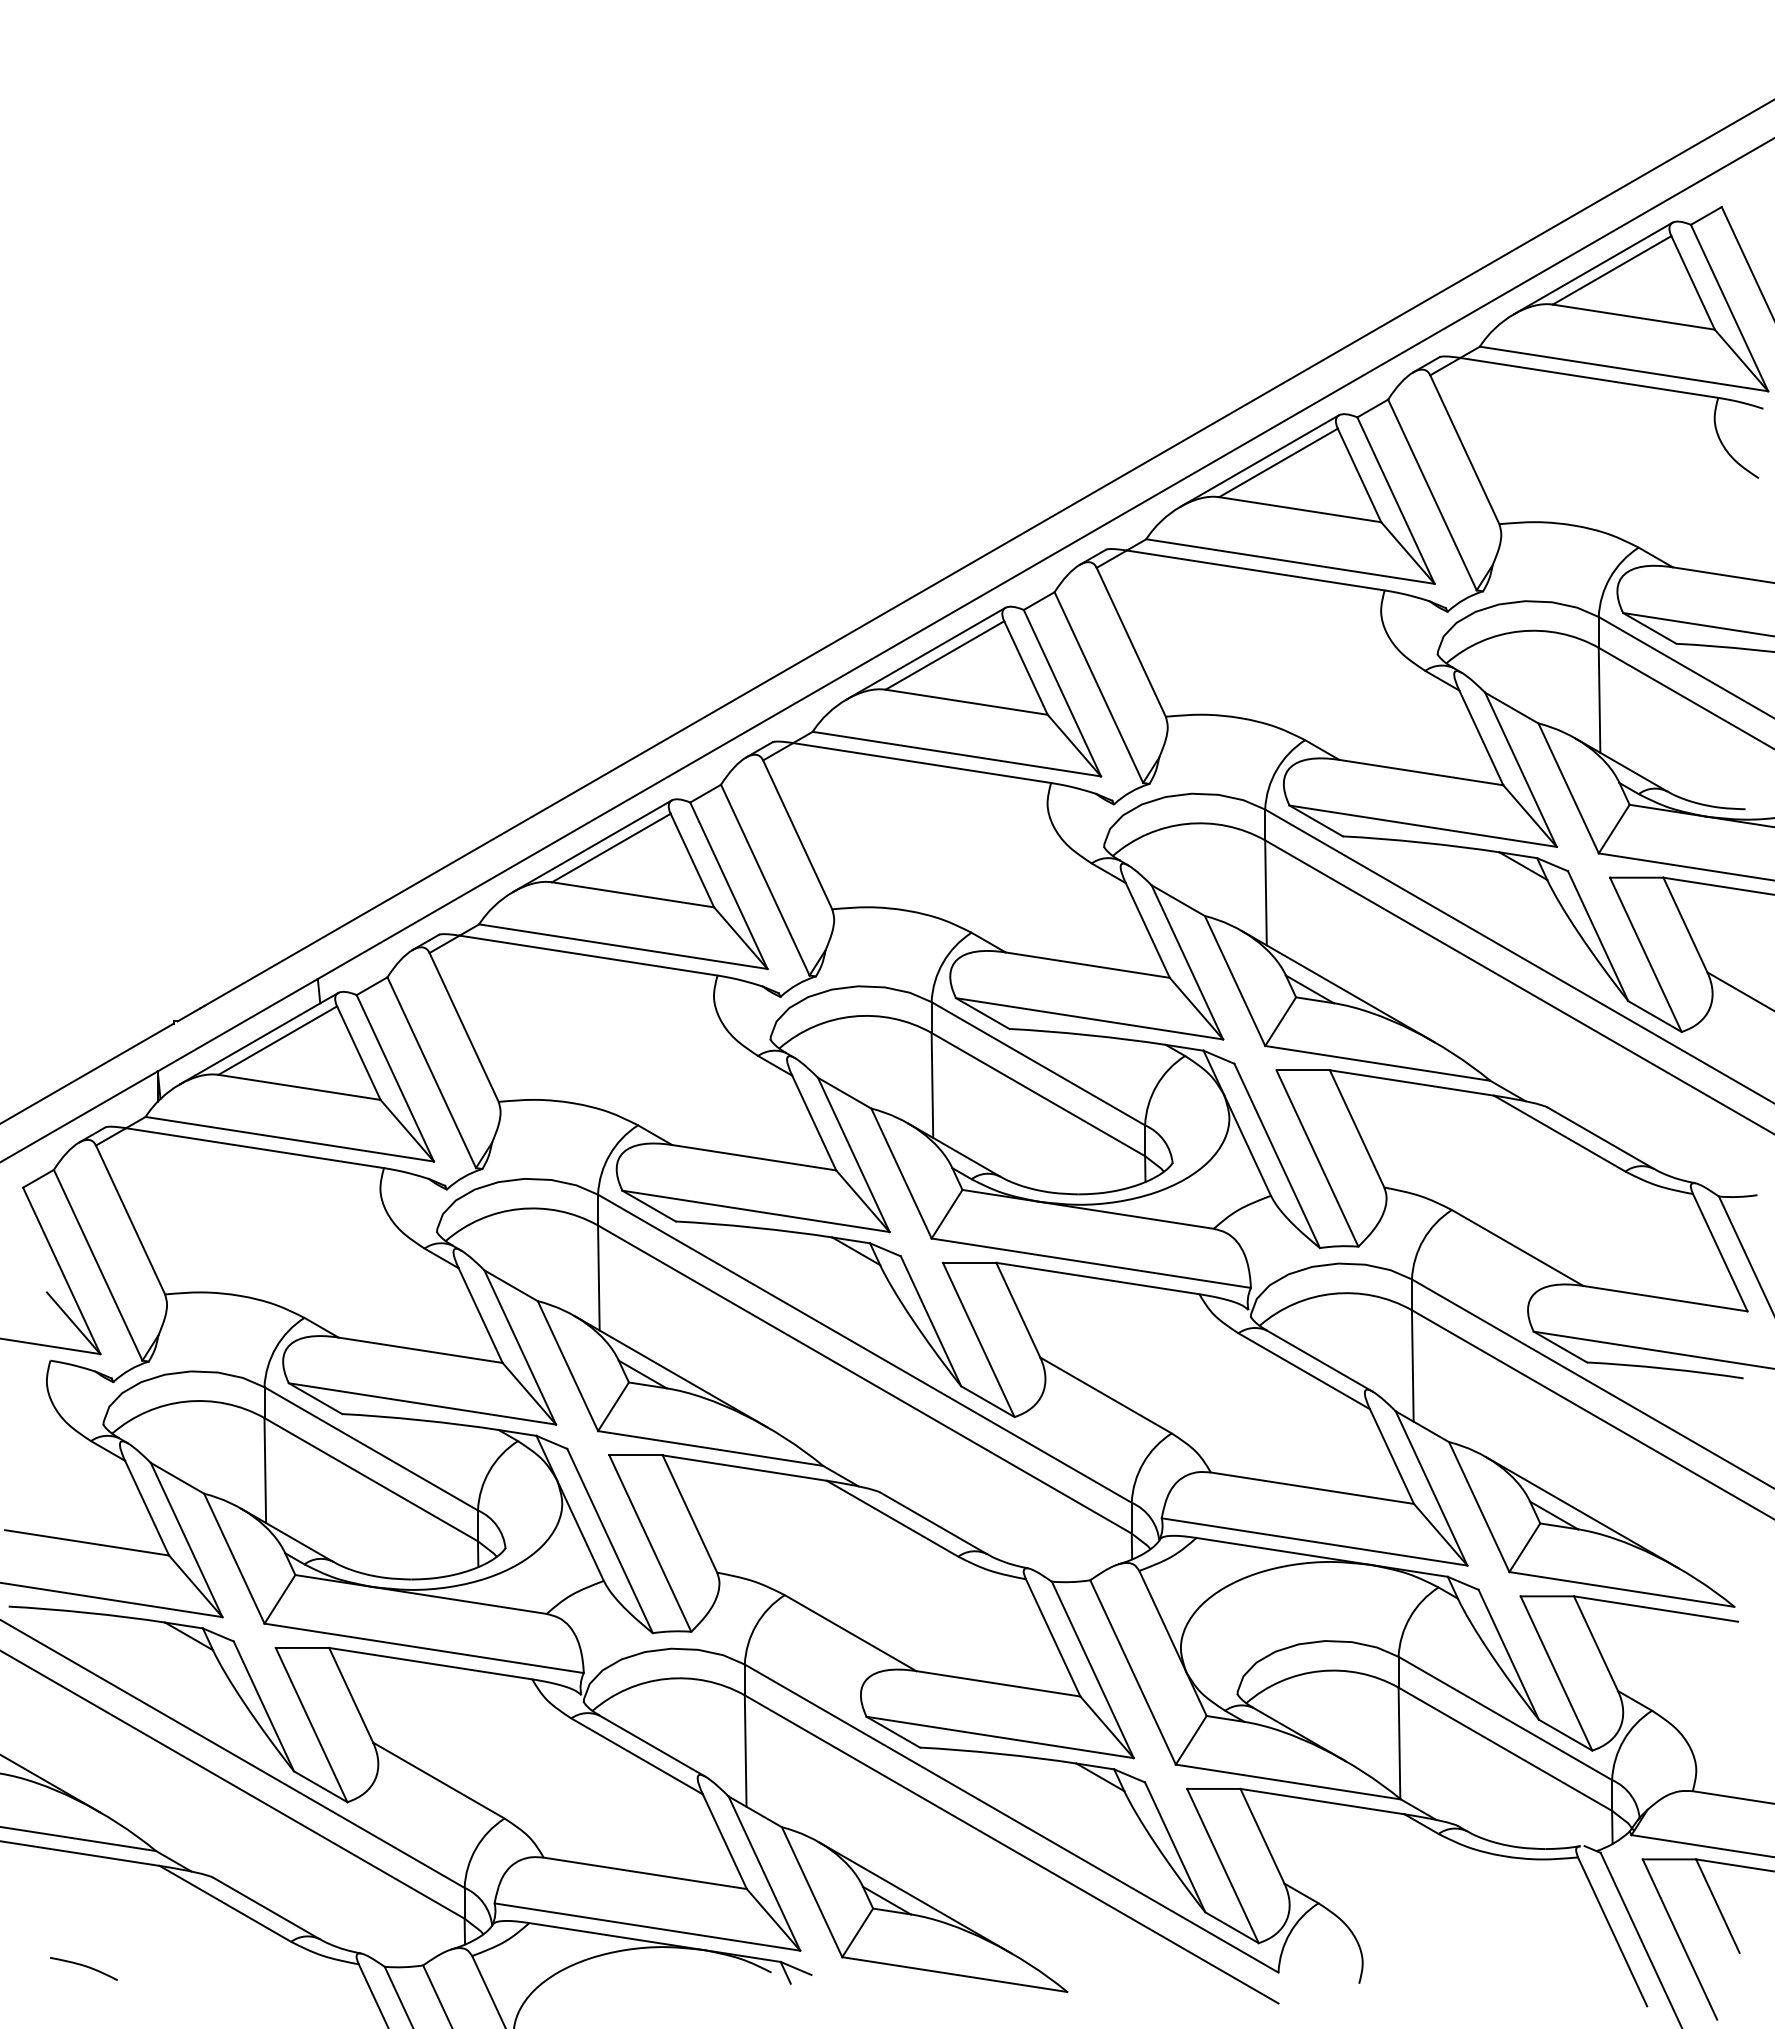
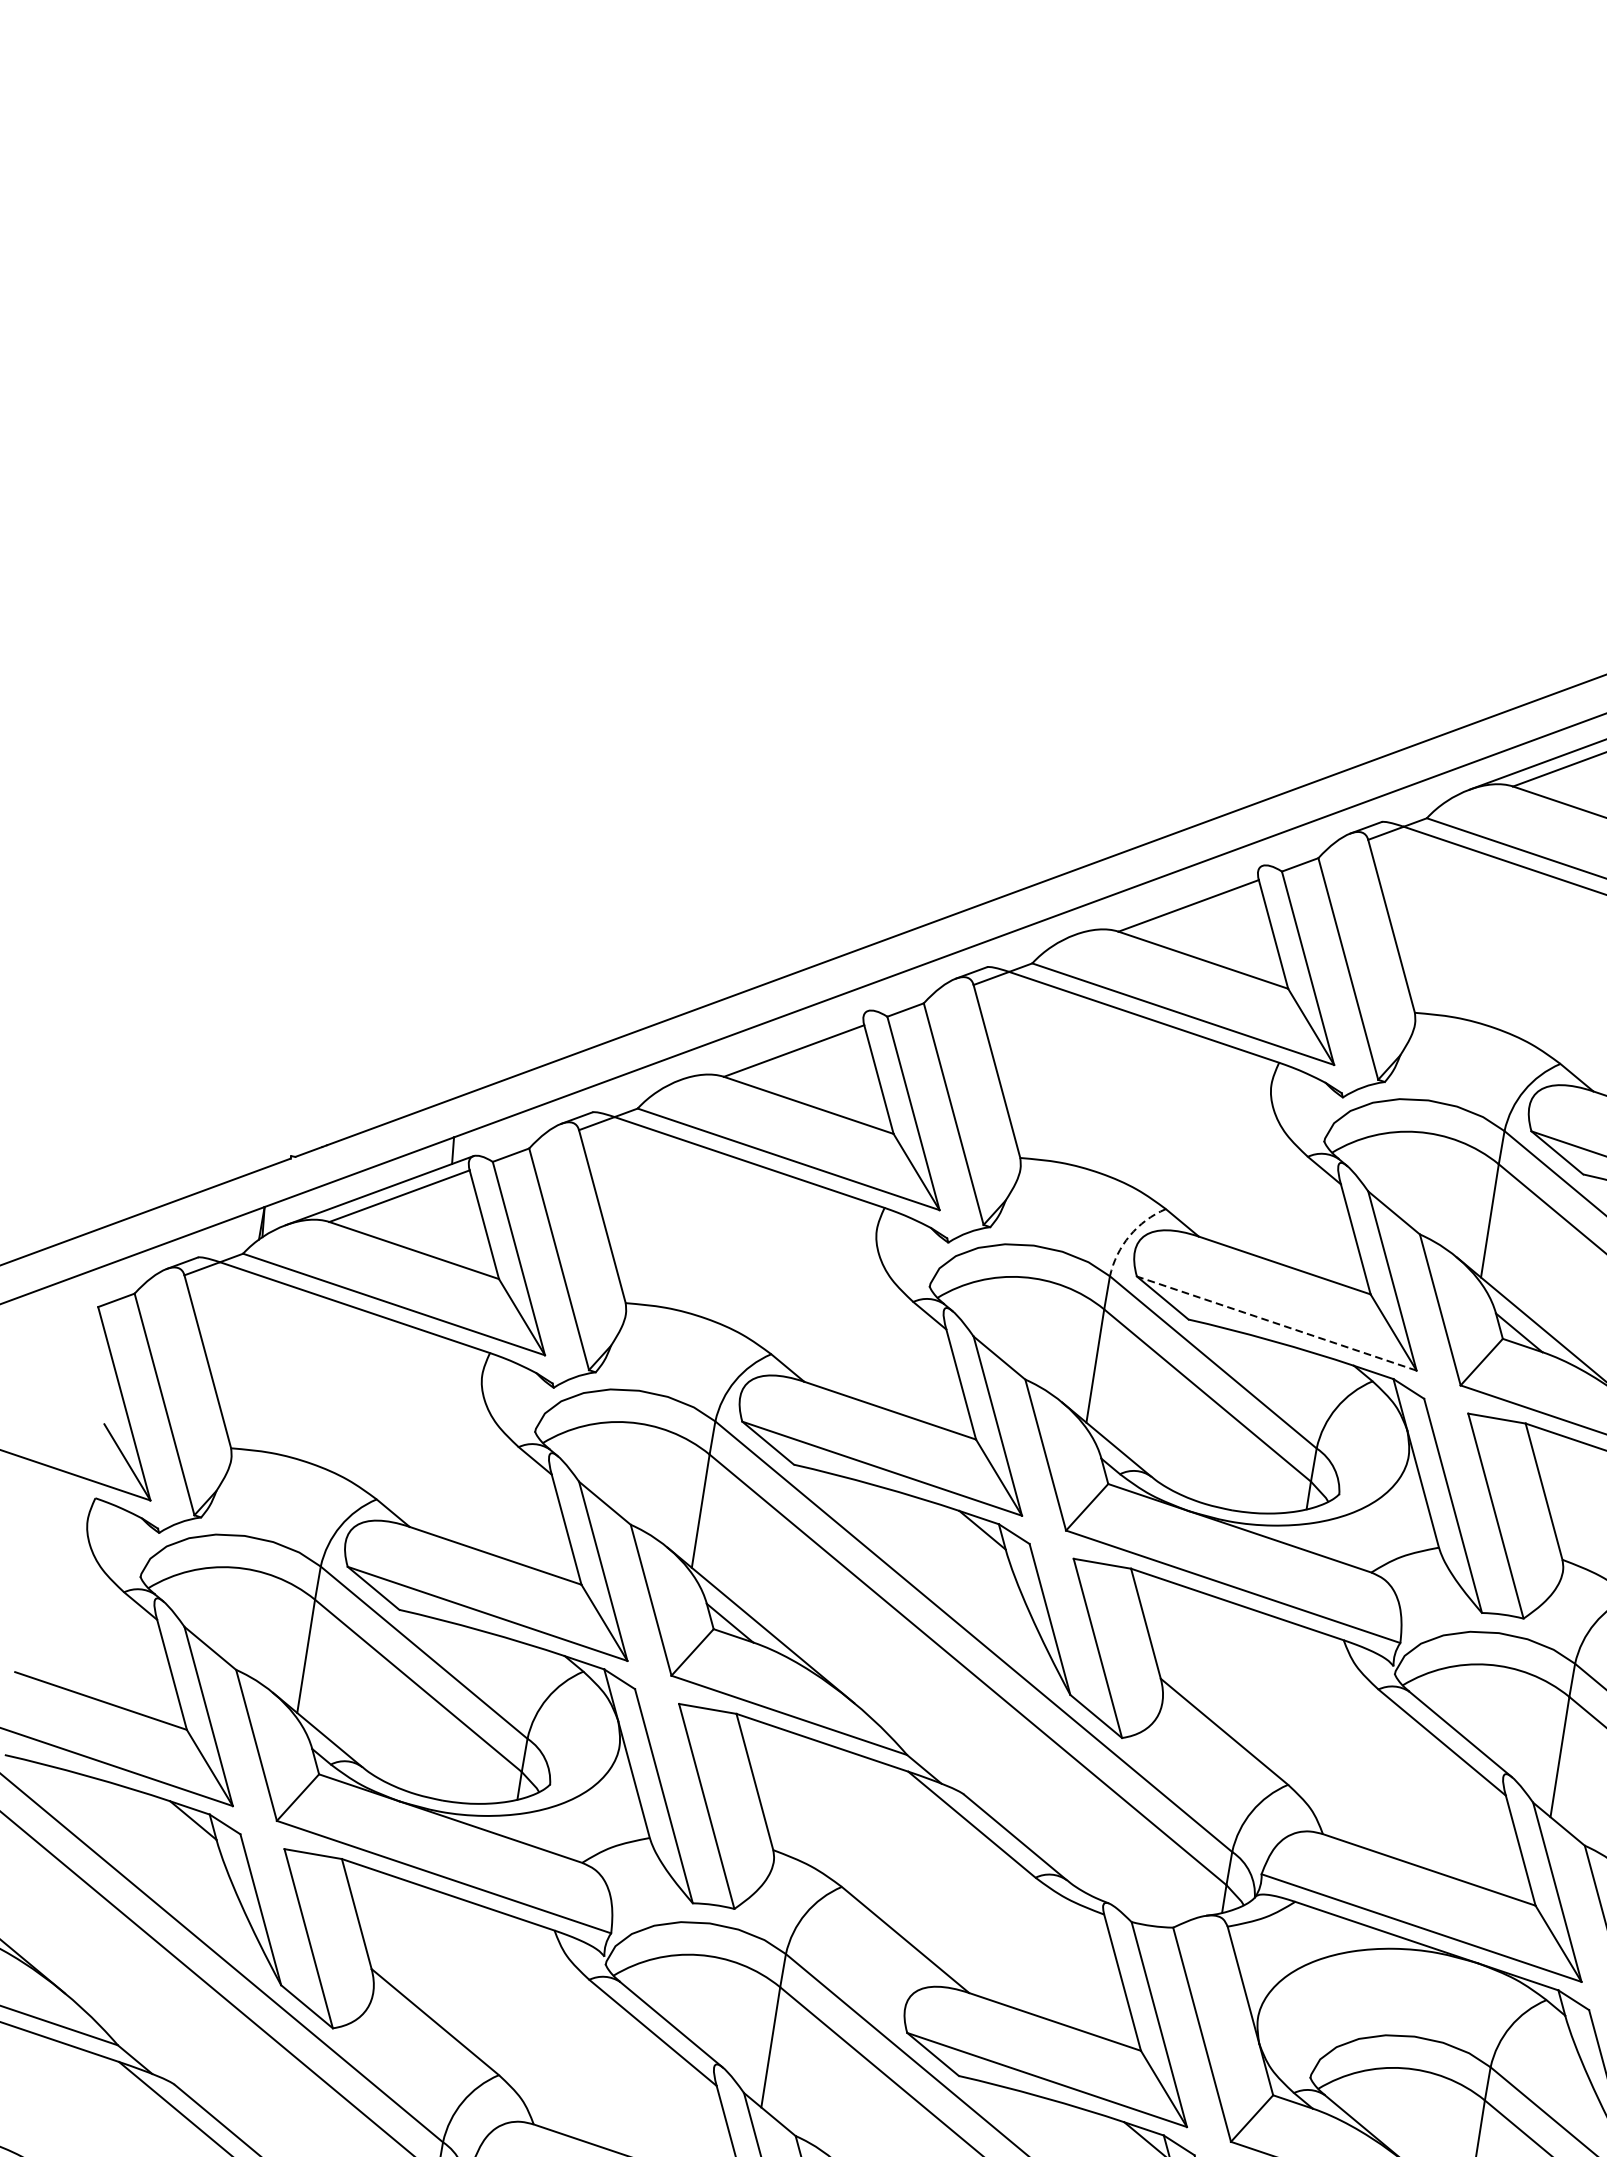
line: (925, 653) -> (1168, 900), removed
line: (592, 845) -> (774, 1044), removed
arc: (943, 962) -> (1130, 1235), solid -> dashed
line: (1089, 1018) -> (1276, 1323), solid -> dashed

